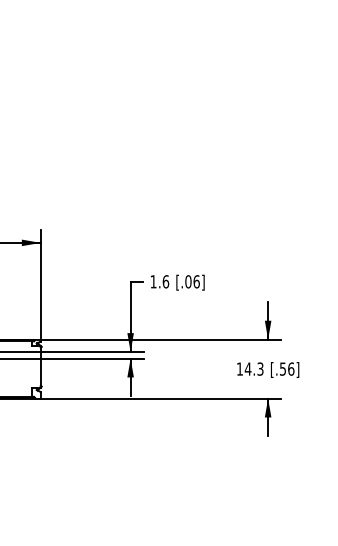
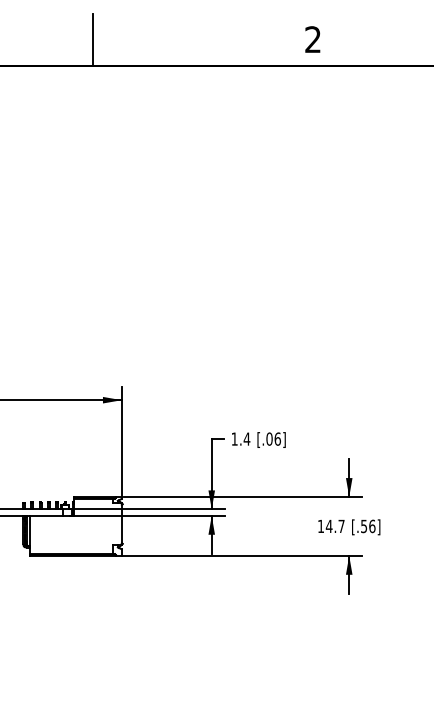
text: (165, 281) -> (246, 438), 1.6 -> 1.4
text: (260, 369) -> (341, 526), 14.3 -> 14.7

